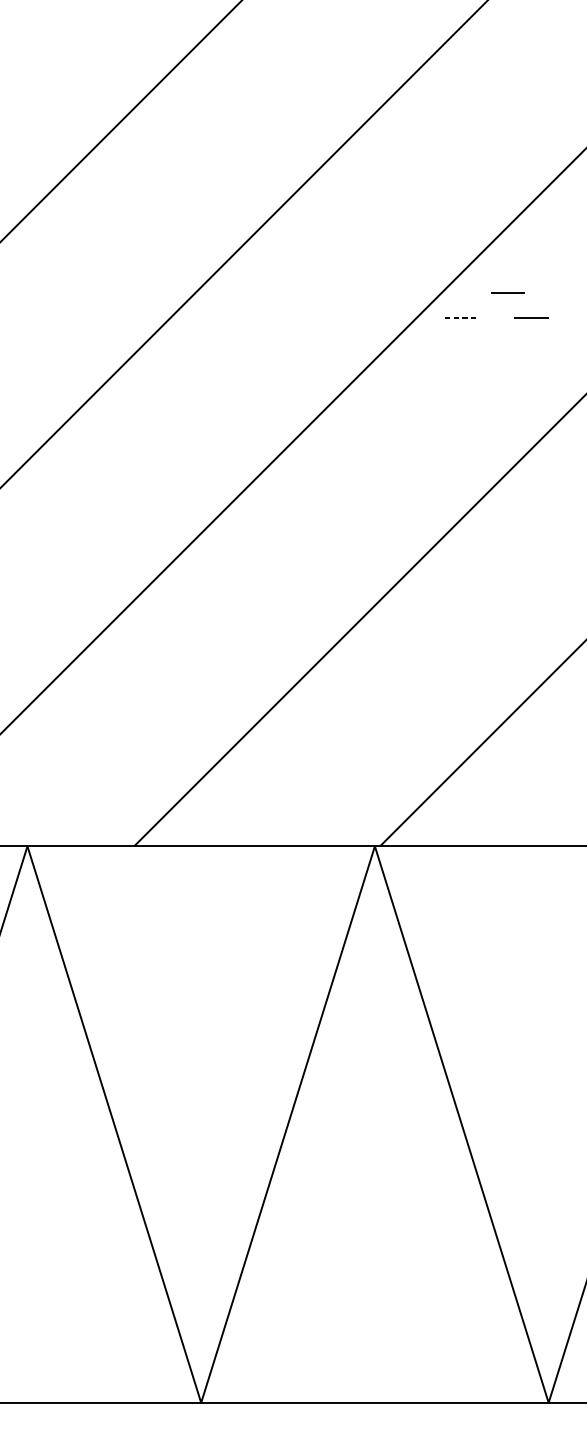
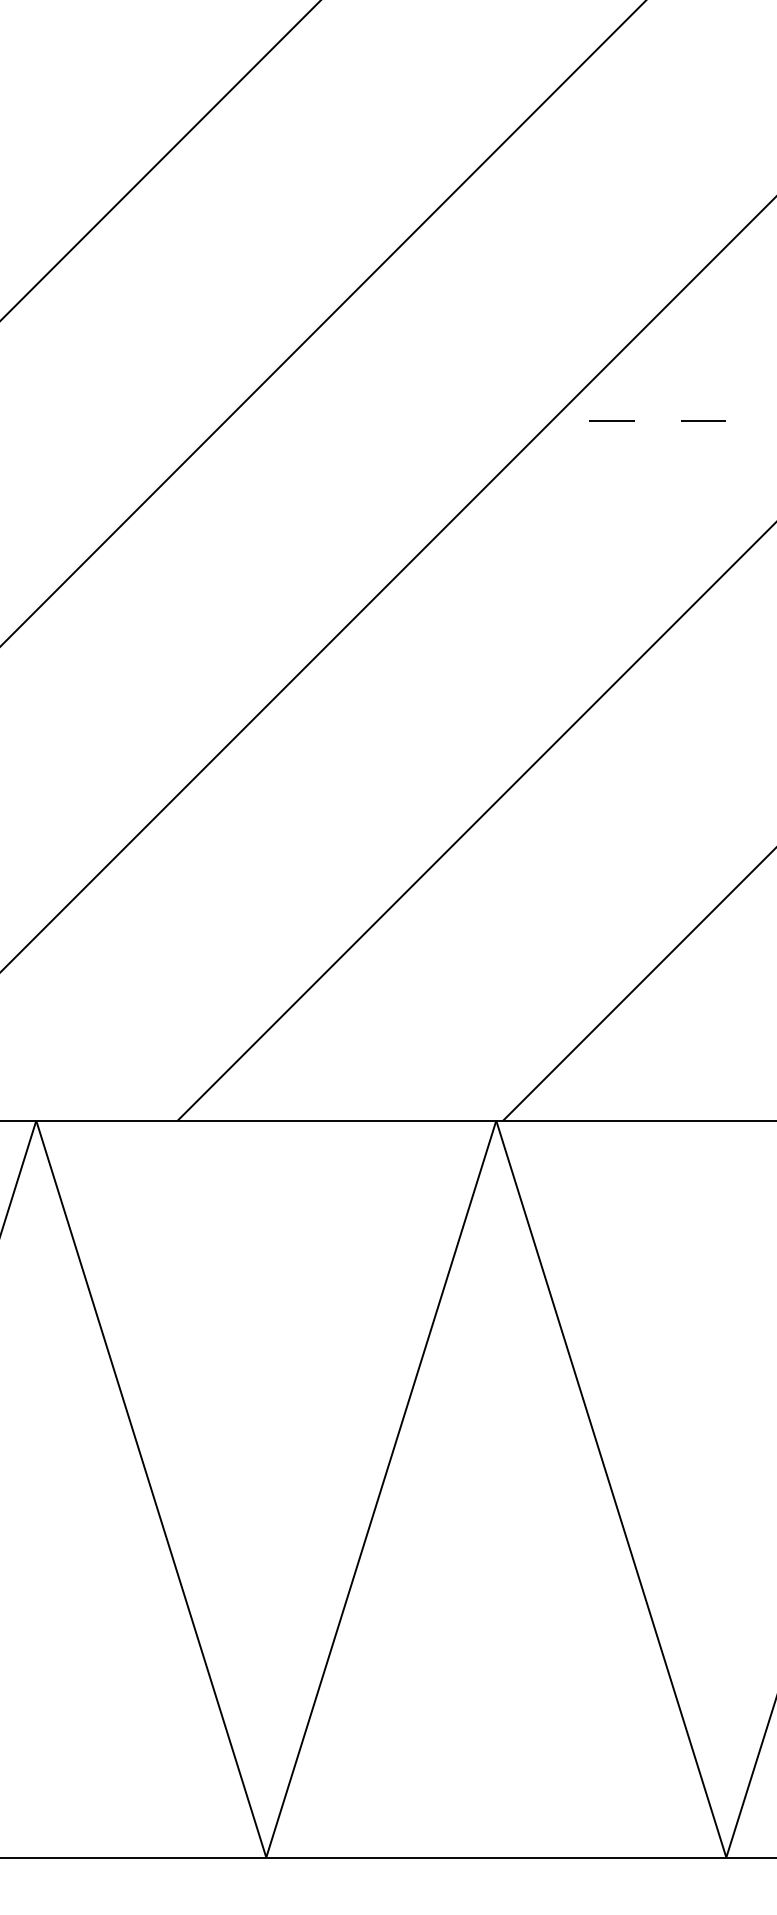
line: (508, 292) -> (672, 387), removed
line: (461, 317) -> (611, 420), dashed -> solid

